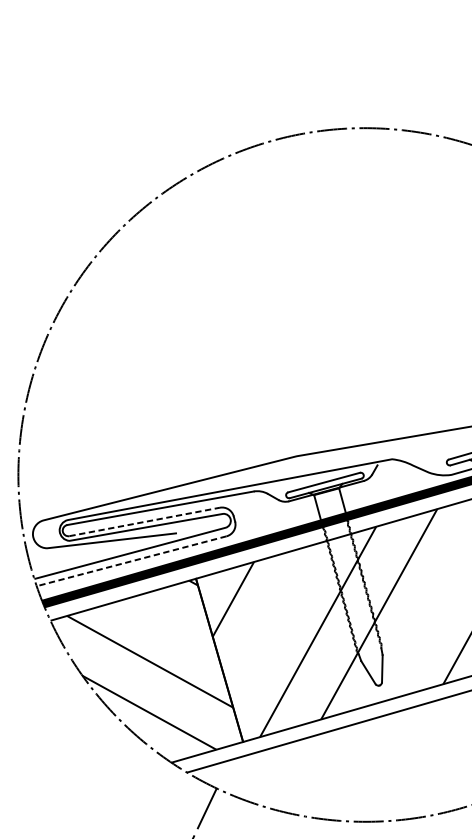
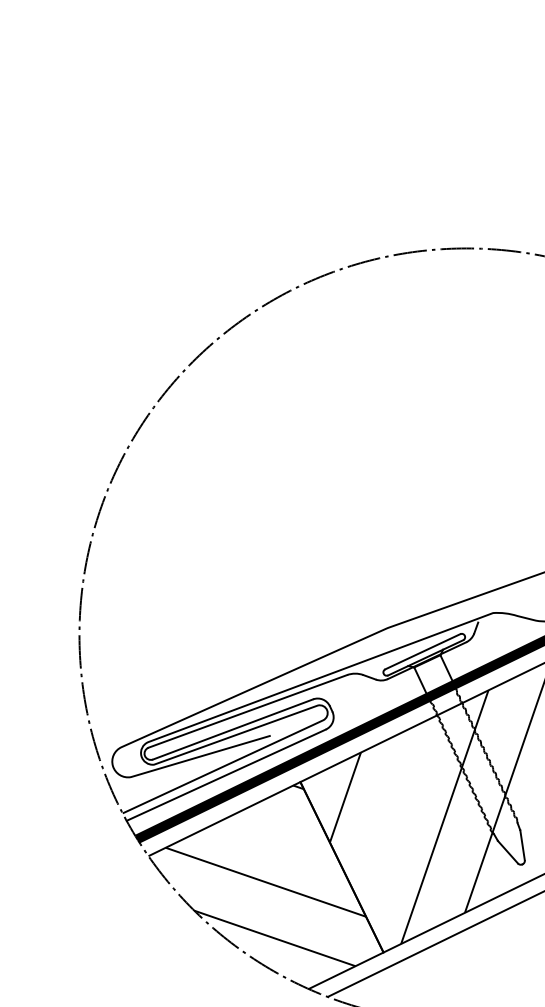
line: (145, 522) -> (233, 729), dashed -> solid
line: (131, 561) -> (226, 775), dashed -> solid

